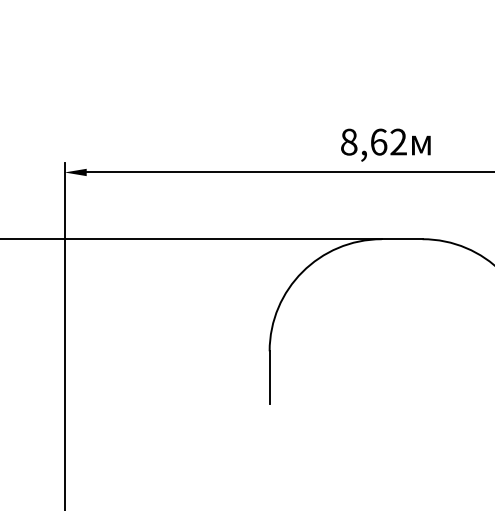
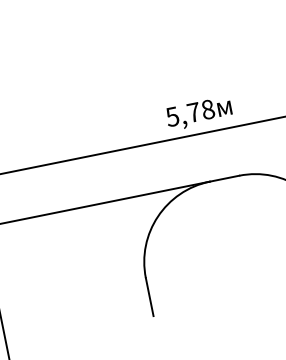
text: (373, 141) -> (189, 112), 8,62 -> 5,78

